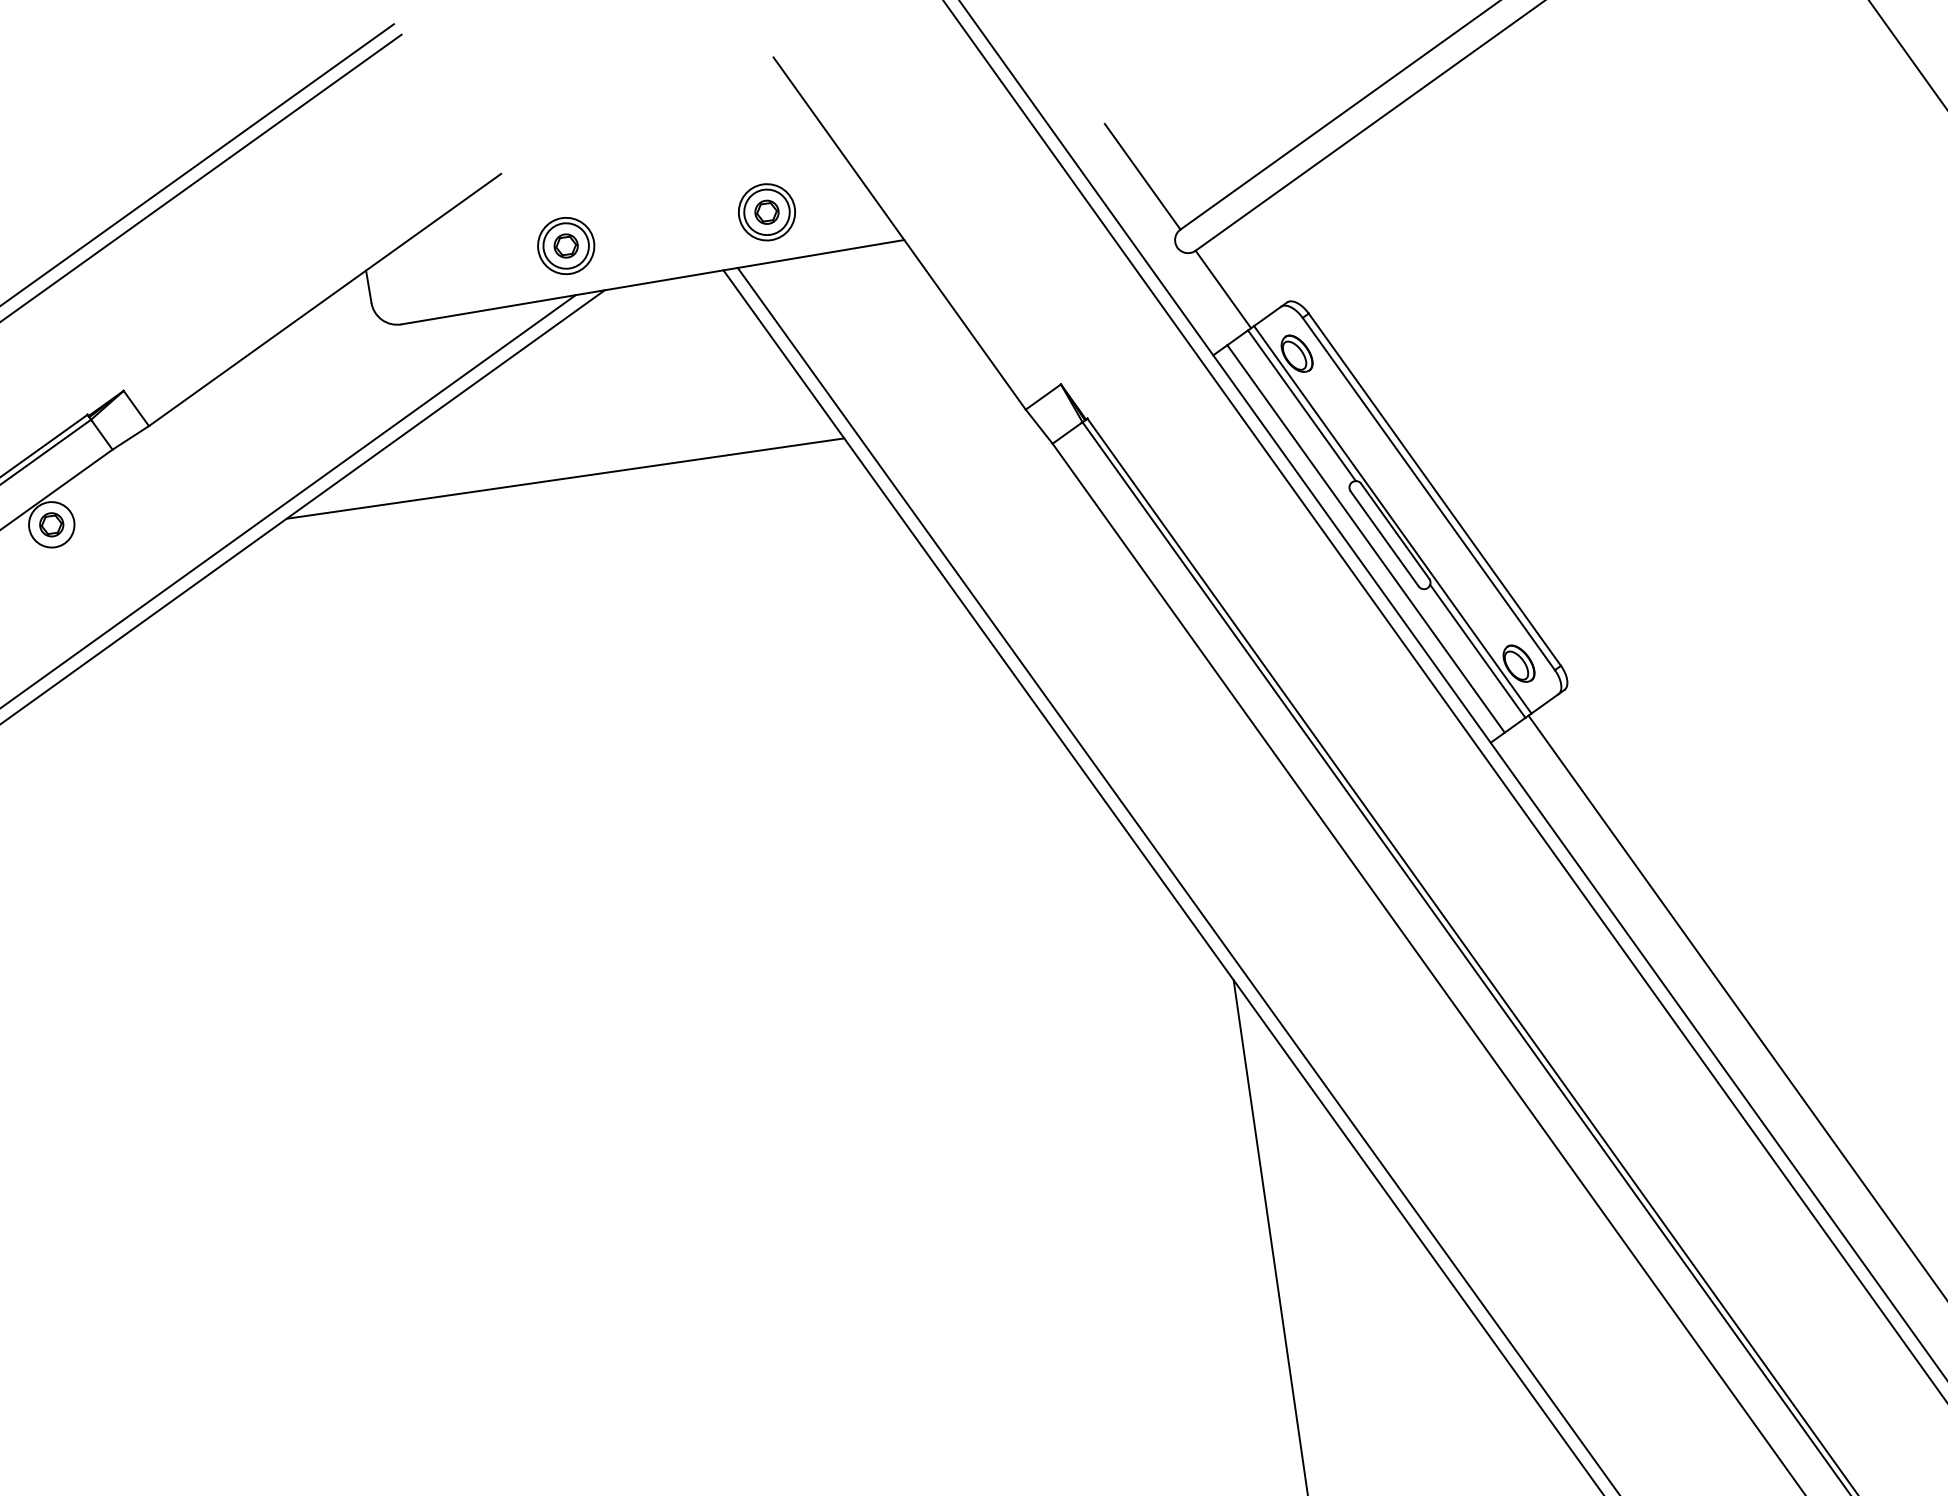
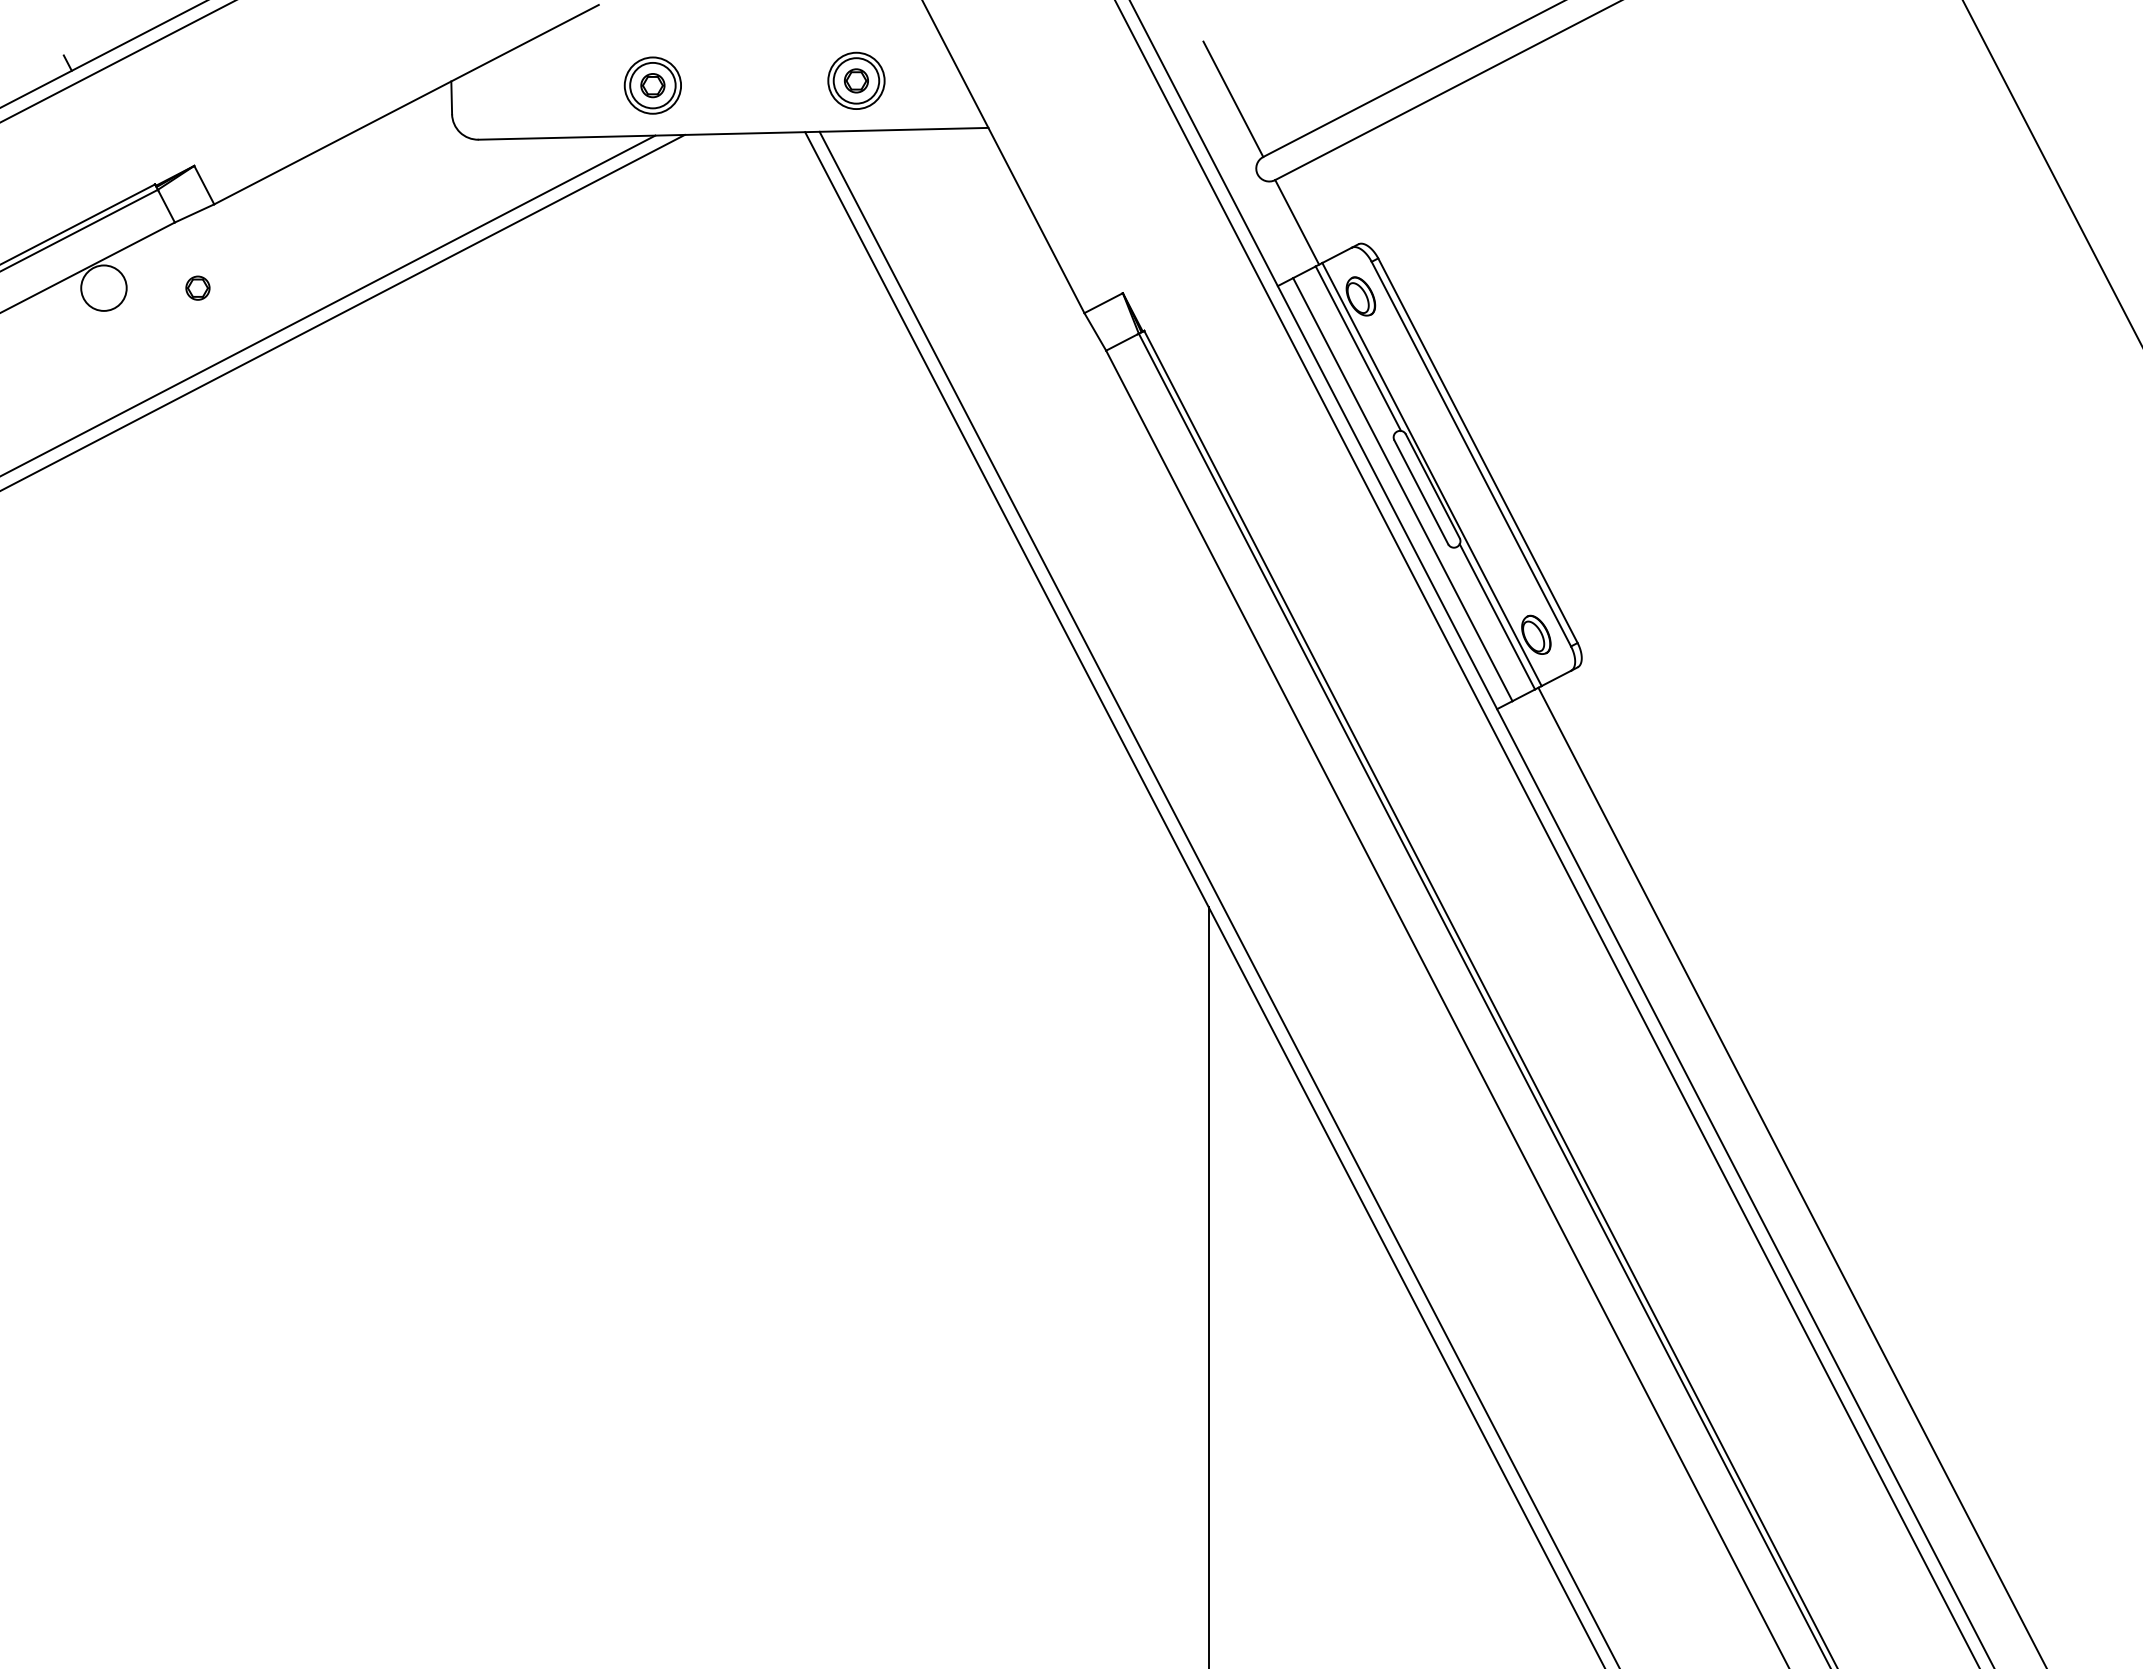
line: (564, 478) -> (618, 315), removed
part: (51, 524) -> (197, 287), moved

